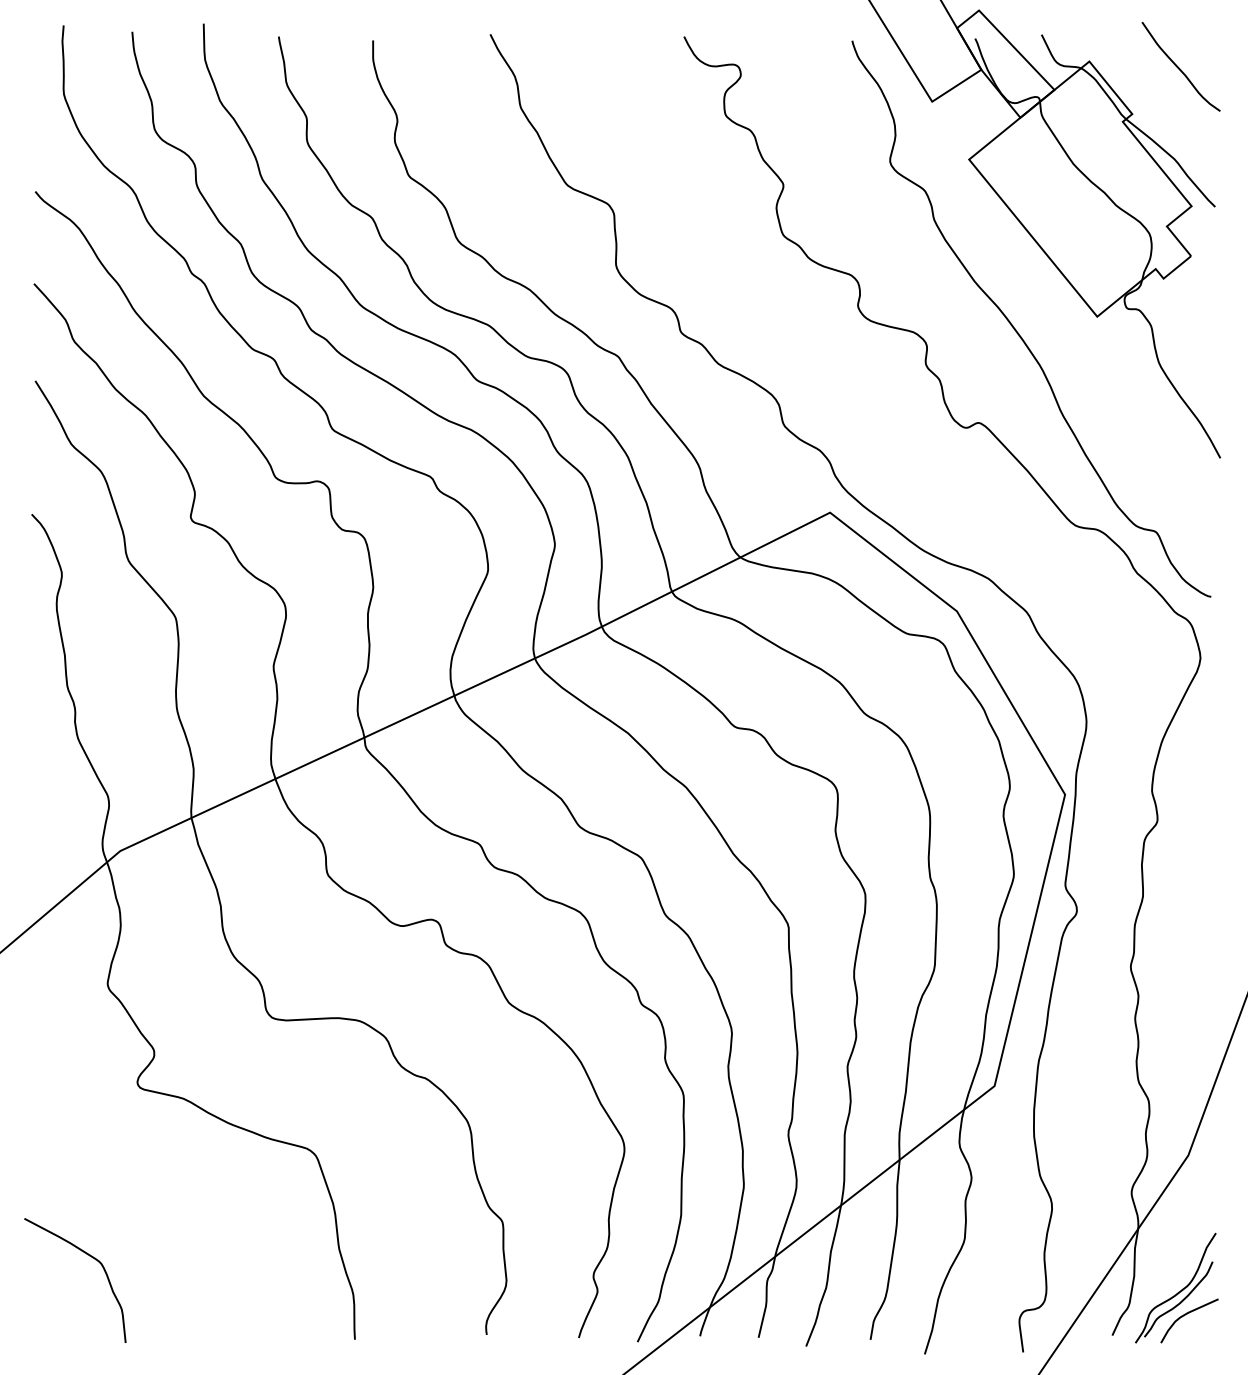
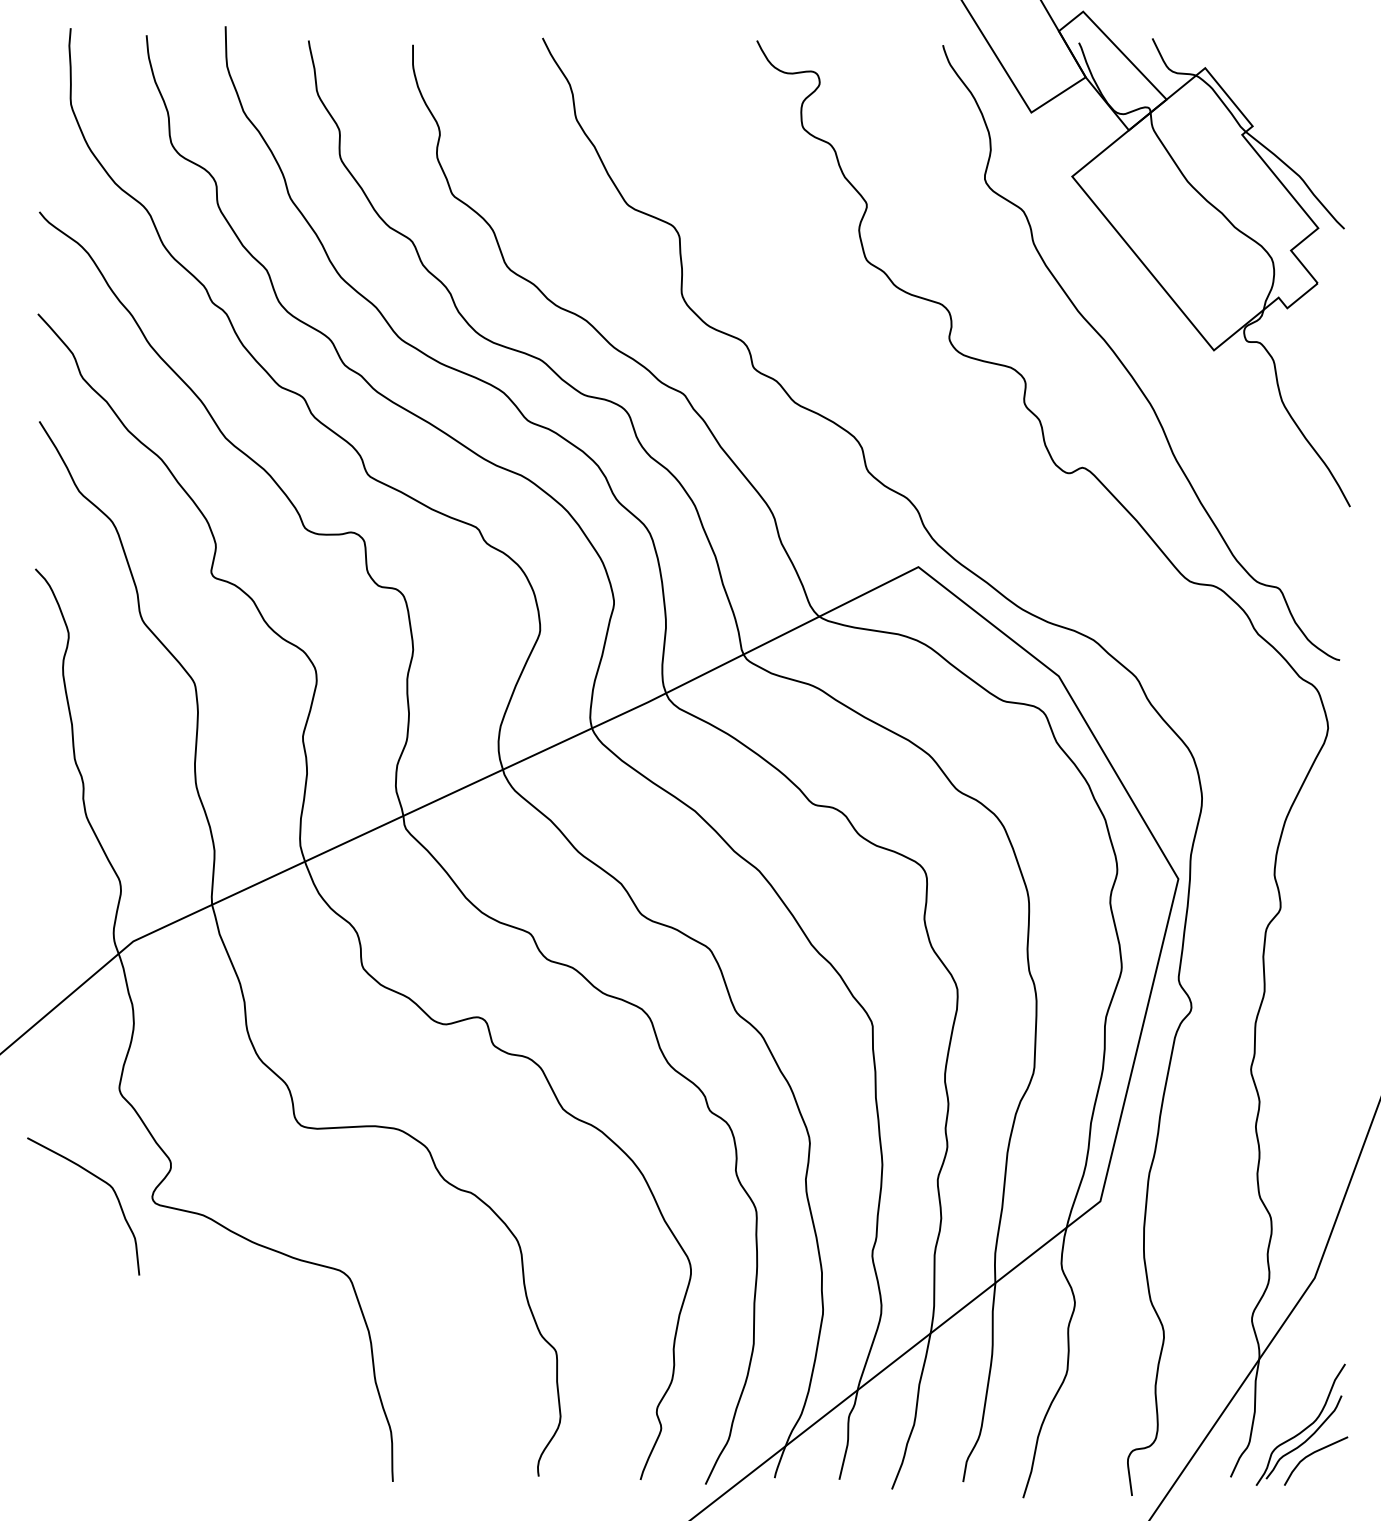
curve: (1179, 67) -> (1304, 74), removed
curve: (90, 1257) -> (100, 1180), moved

